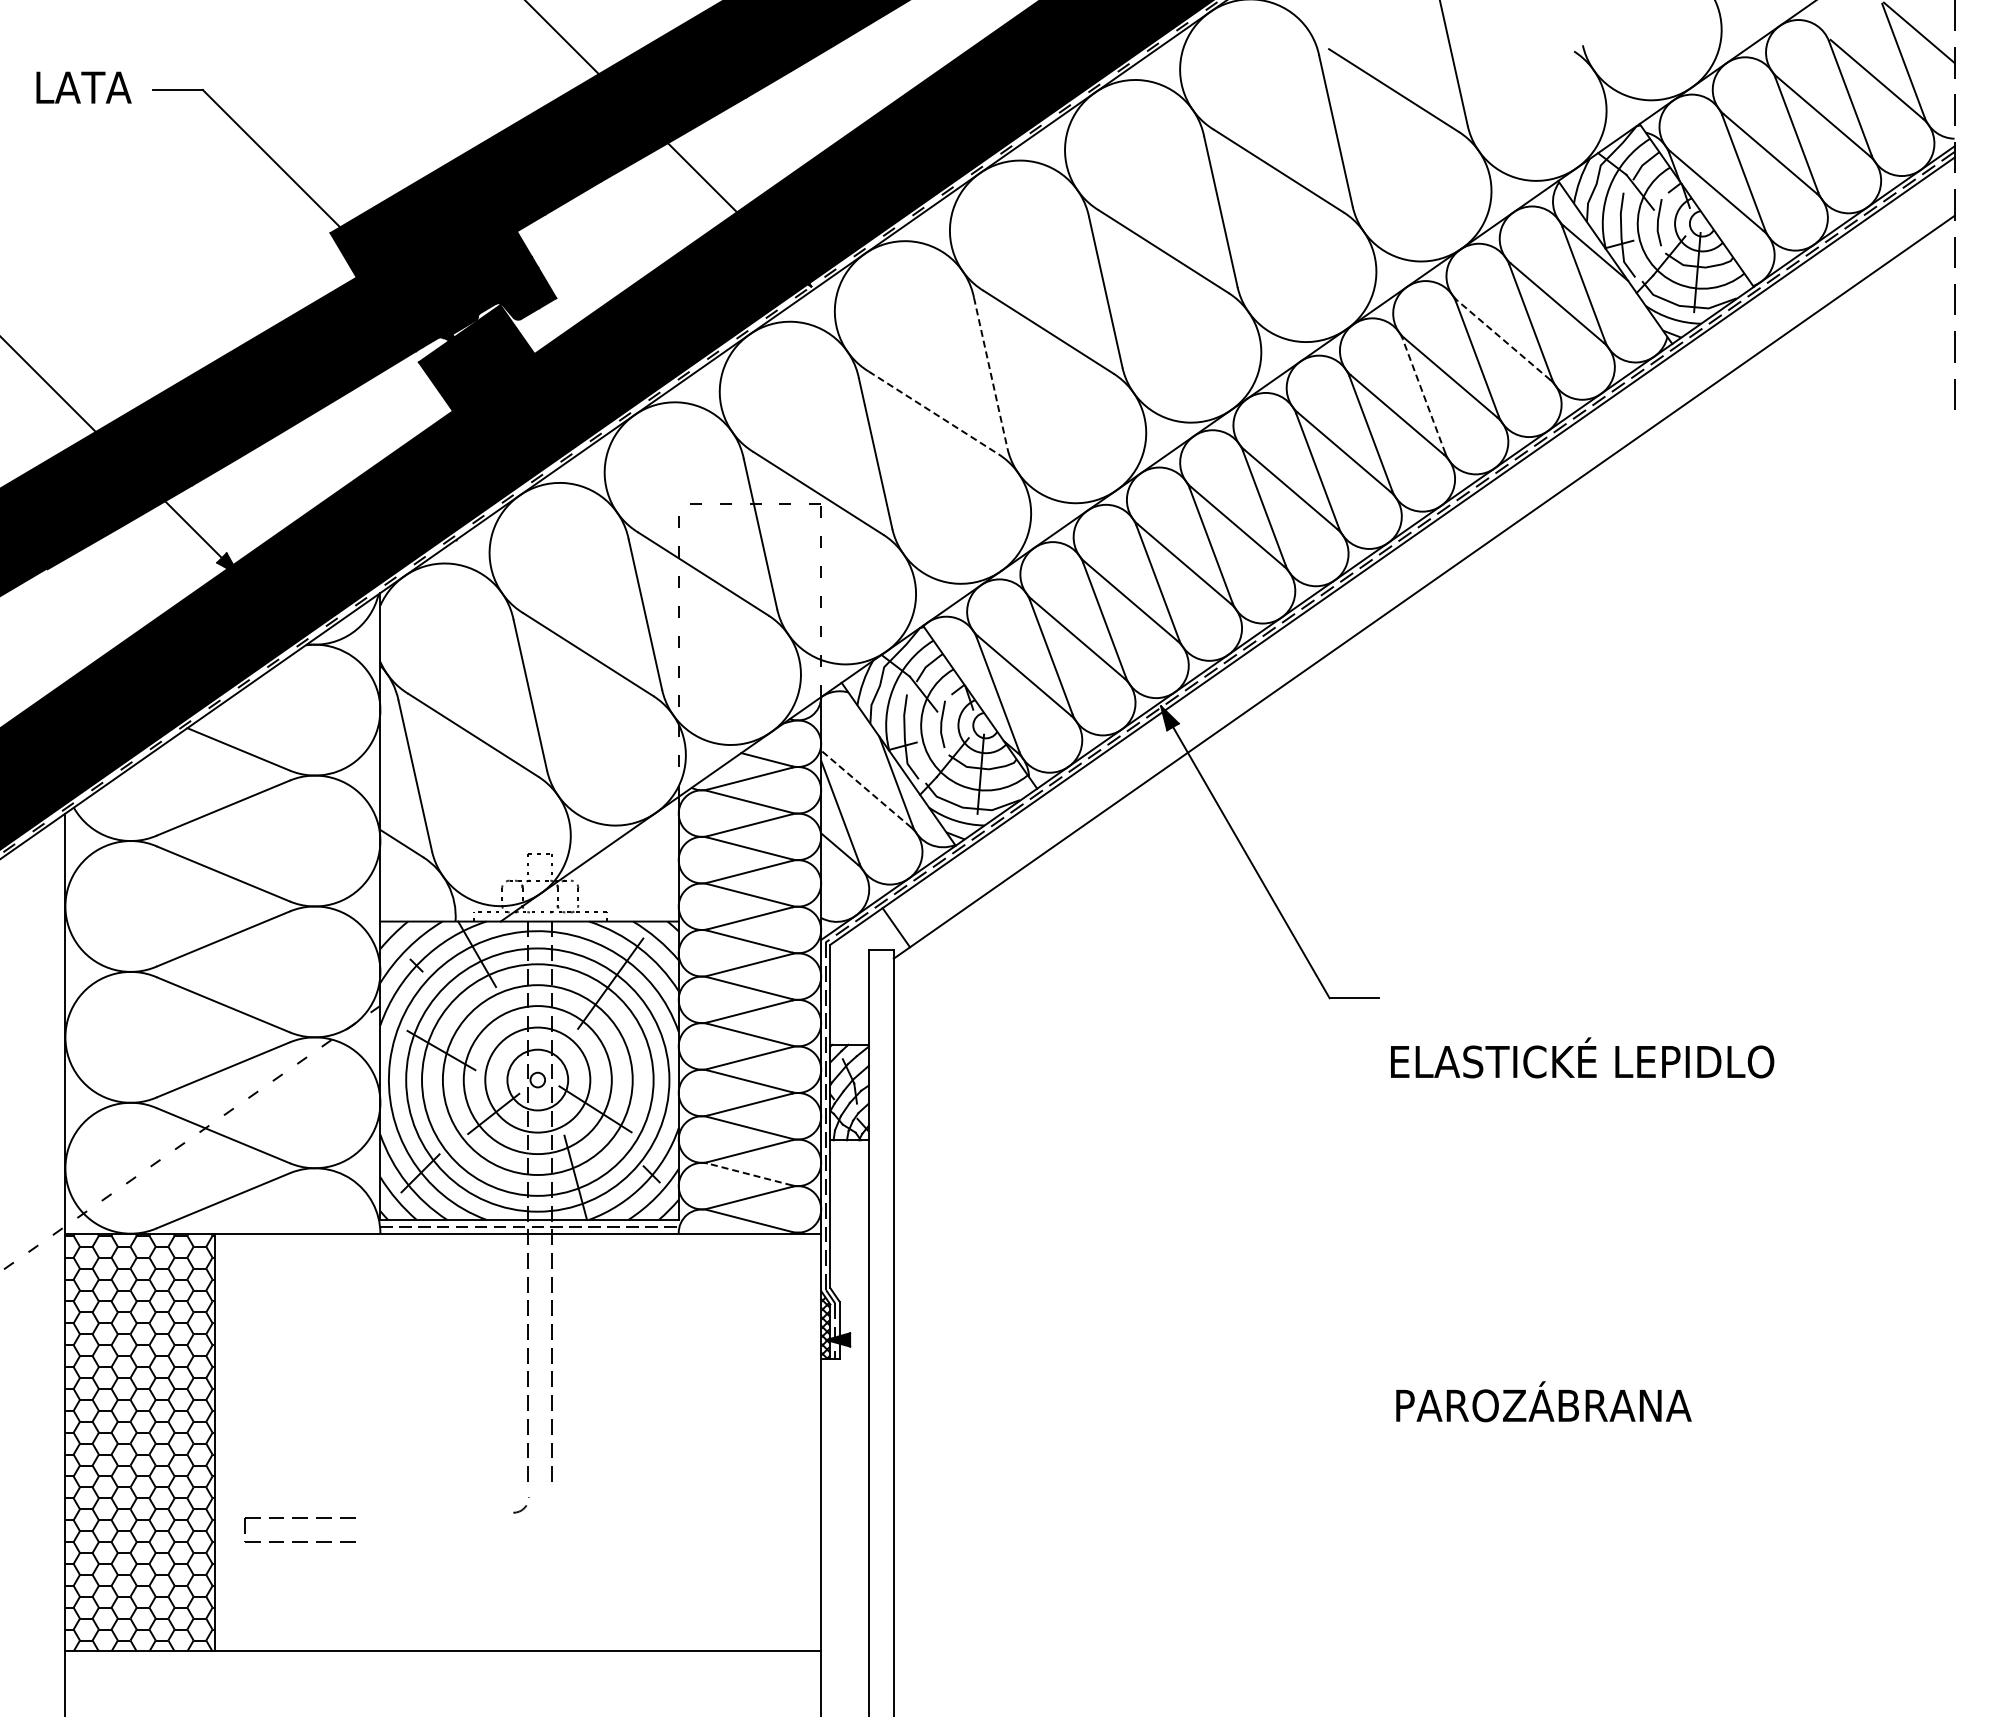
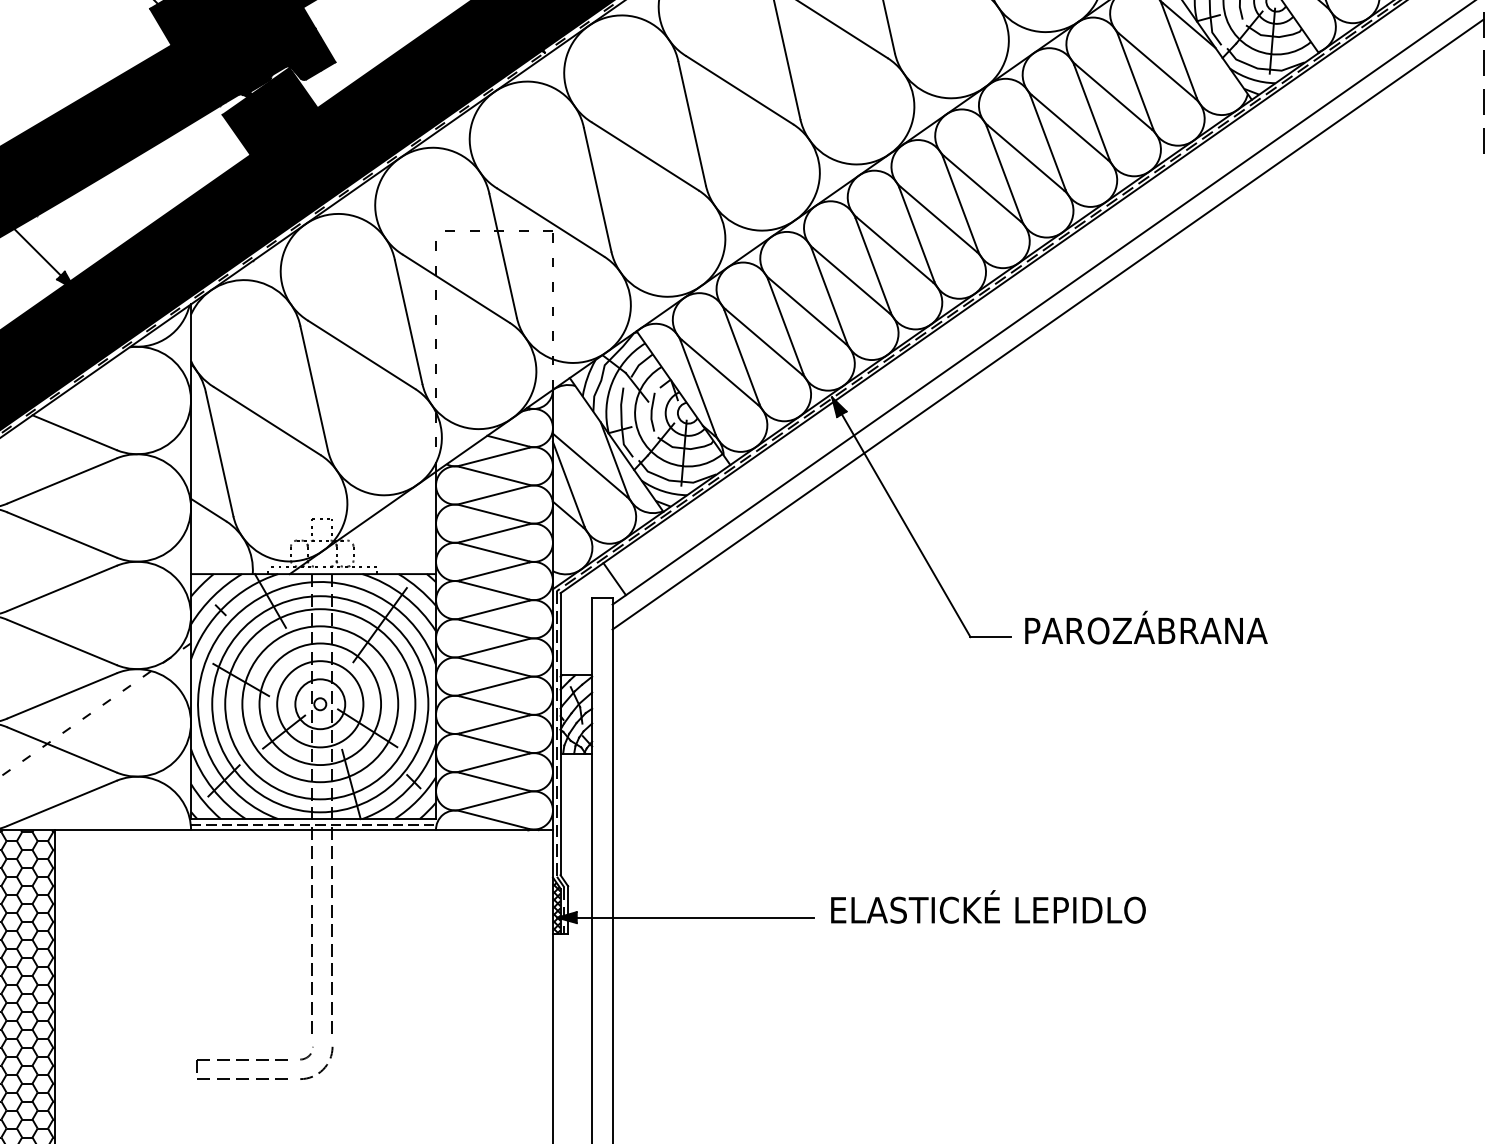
line: (1504, 340) -> (1114, 97), dashed -> solid
line: (990, 373) -> (692, 124), dashed -> solid
line: (1424, 396) -> (1048, 142), dashed -> solid
line: (934, 413) -> (646, 156), dashed -> solid
line: (1423, 617) -> (1047, 324), added
line: (865, 788) -> (589, 464), dashed -> solid
text: (1582, 1057) -> (988, 906), moved
line: (750, 1174) -> (494, 781), dashed -> solid
line: (994, 1340) -> (695, 918), added
text: (1543, 1401) -> (1146, 627), moved
part: (299, 1518) -> (242, 1060), moved
arc: (540, 1524) -> (322, 1069), added

